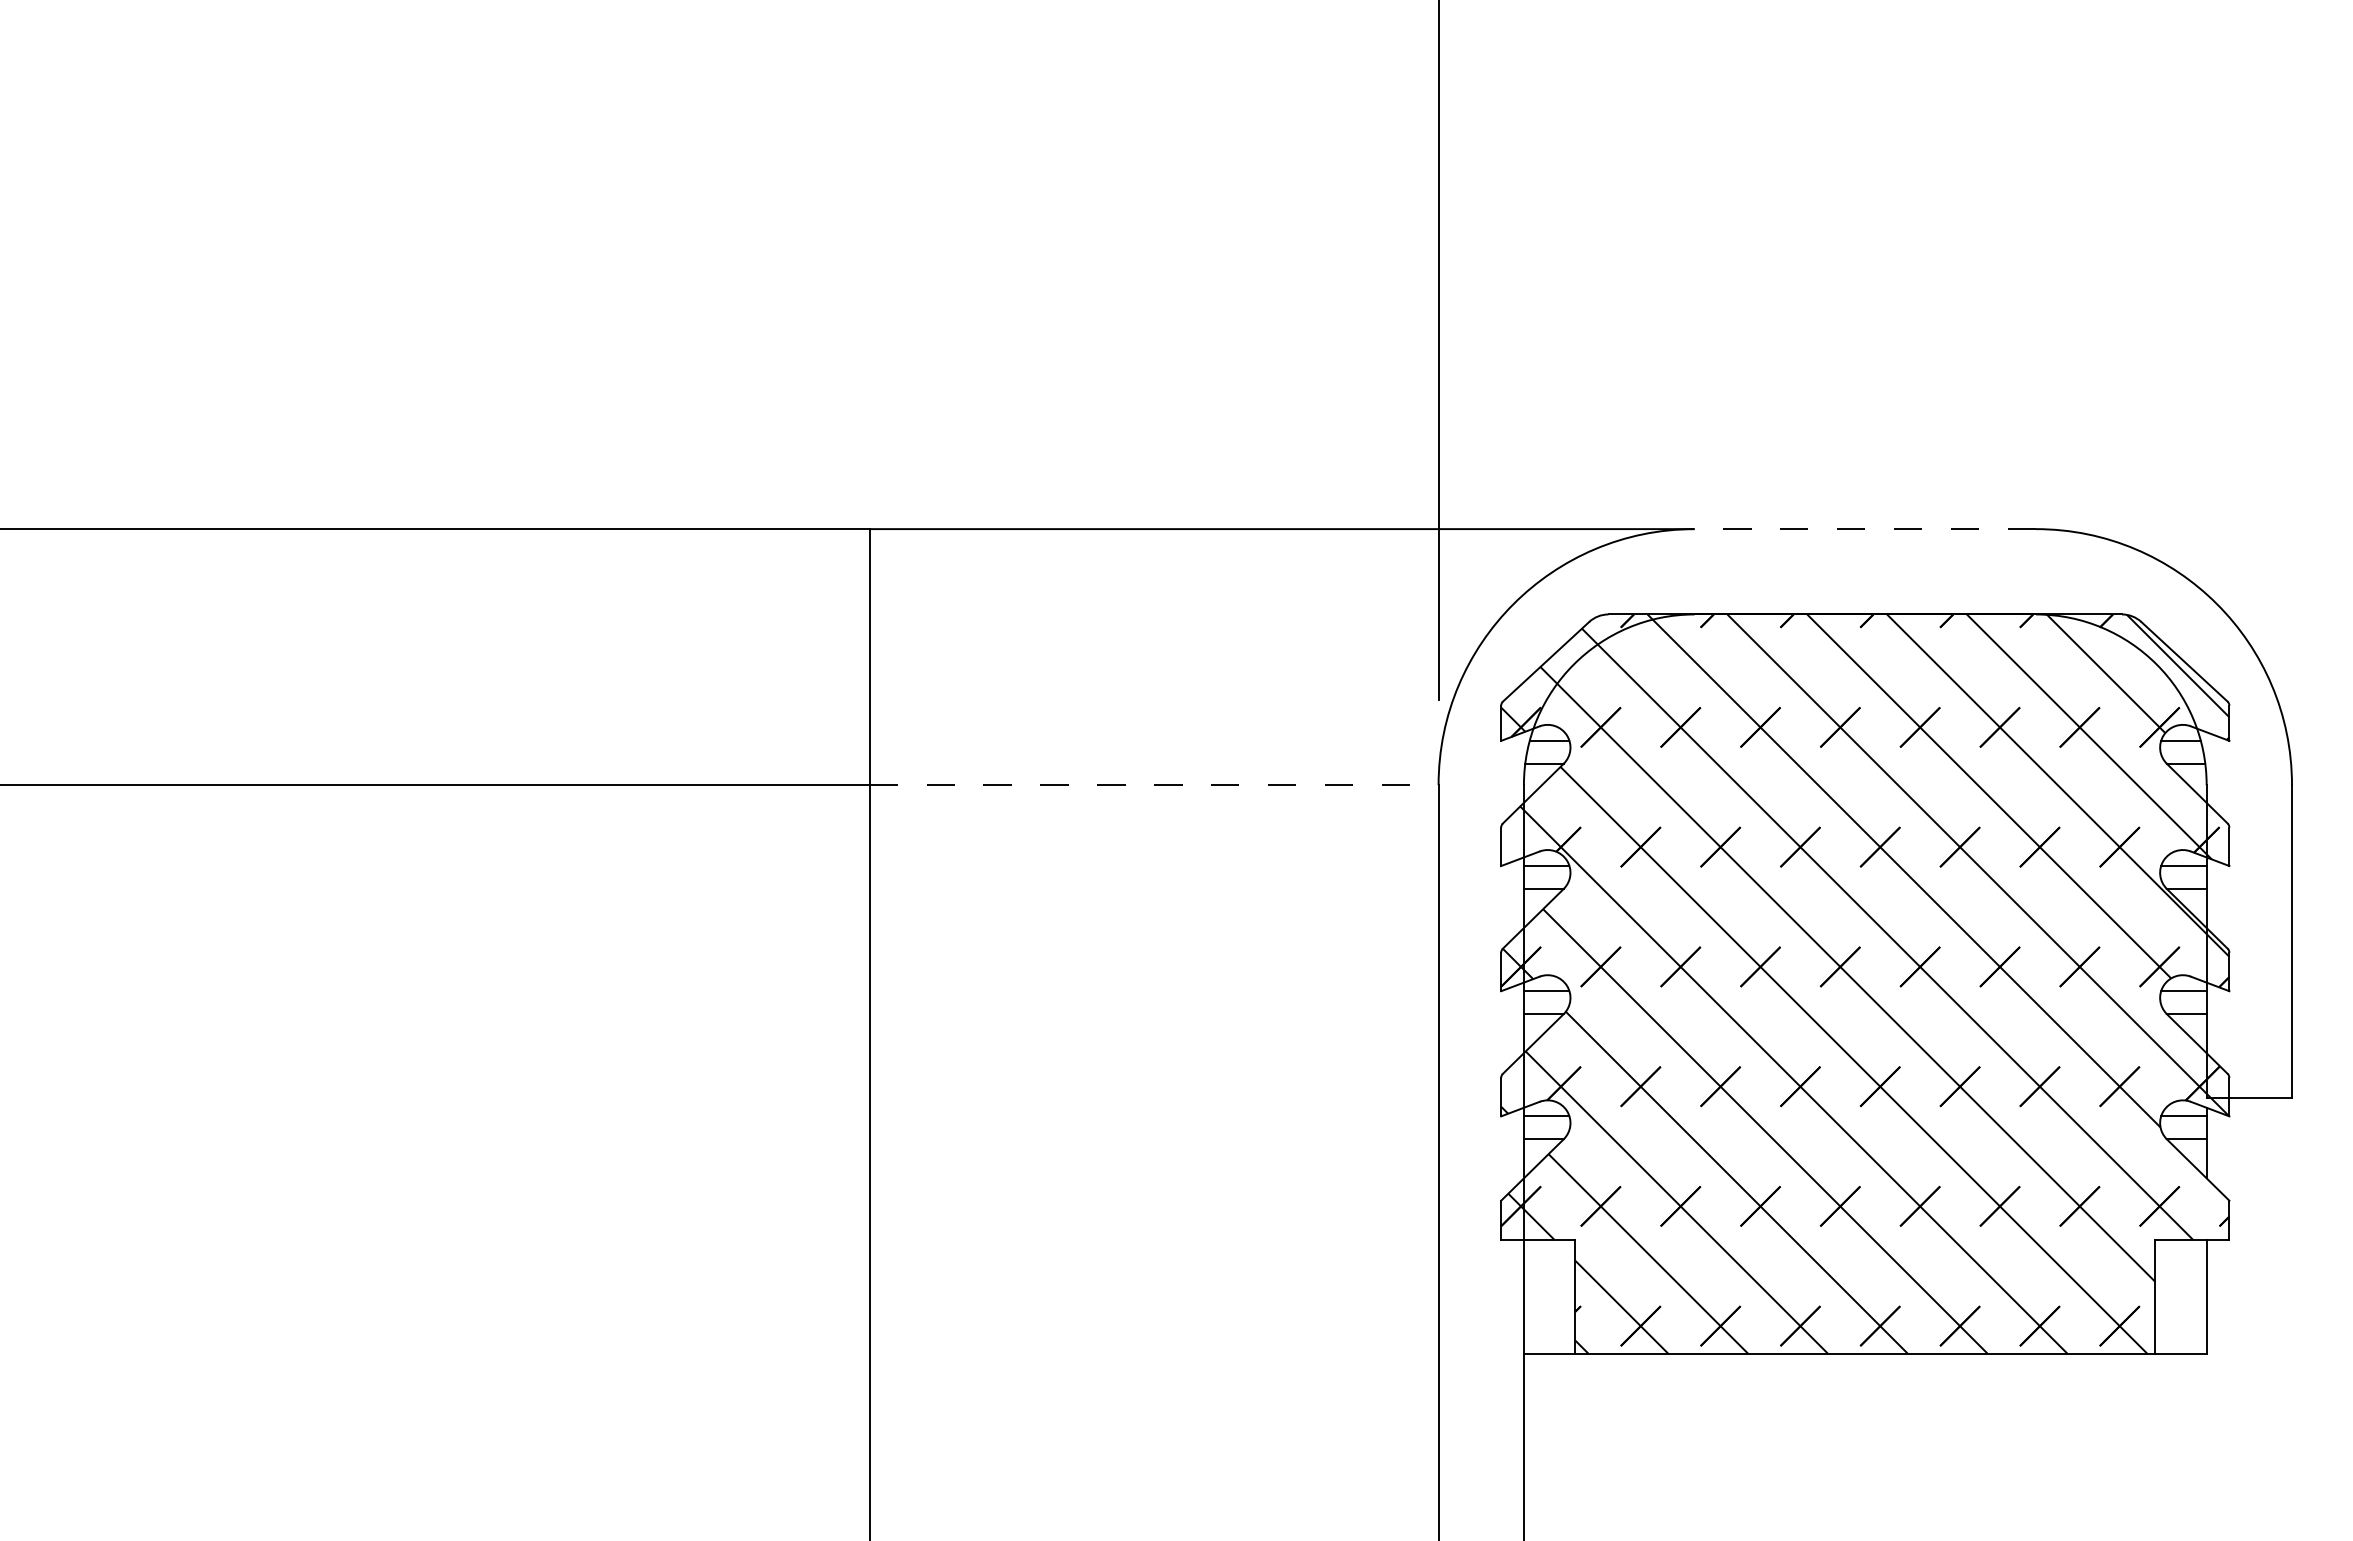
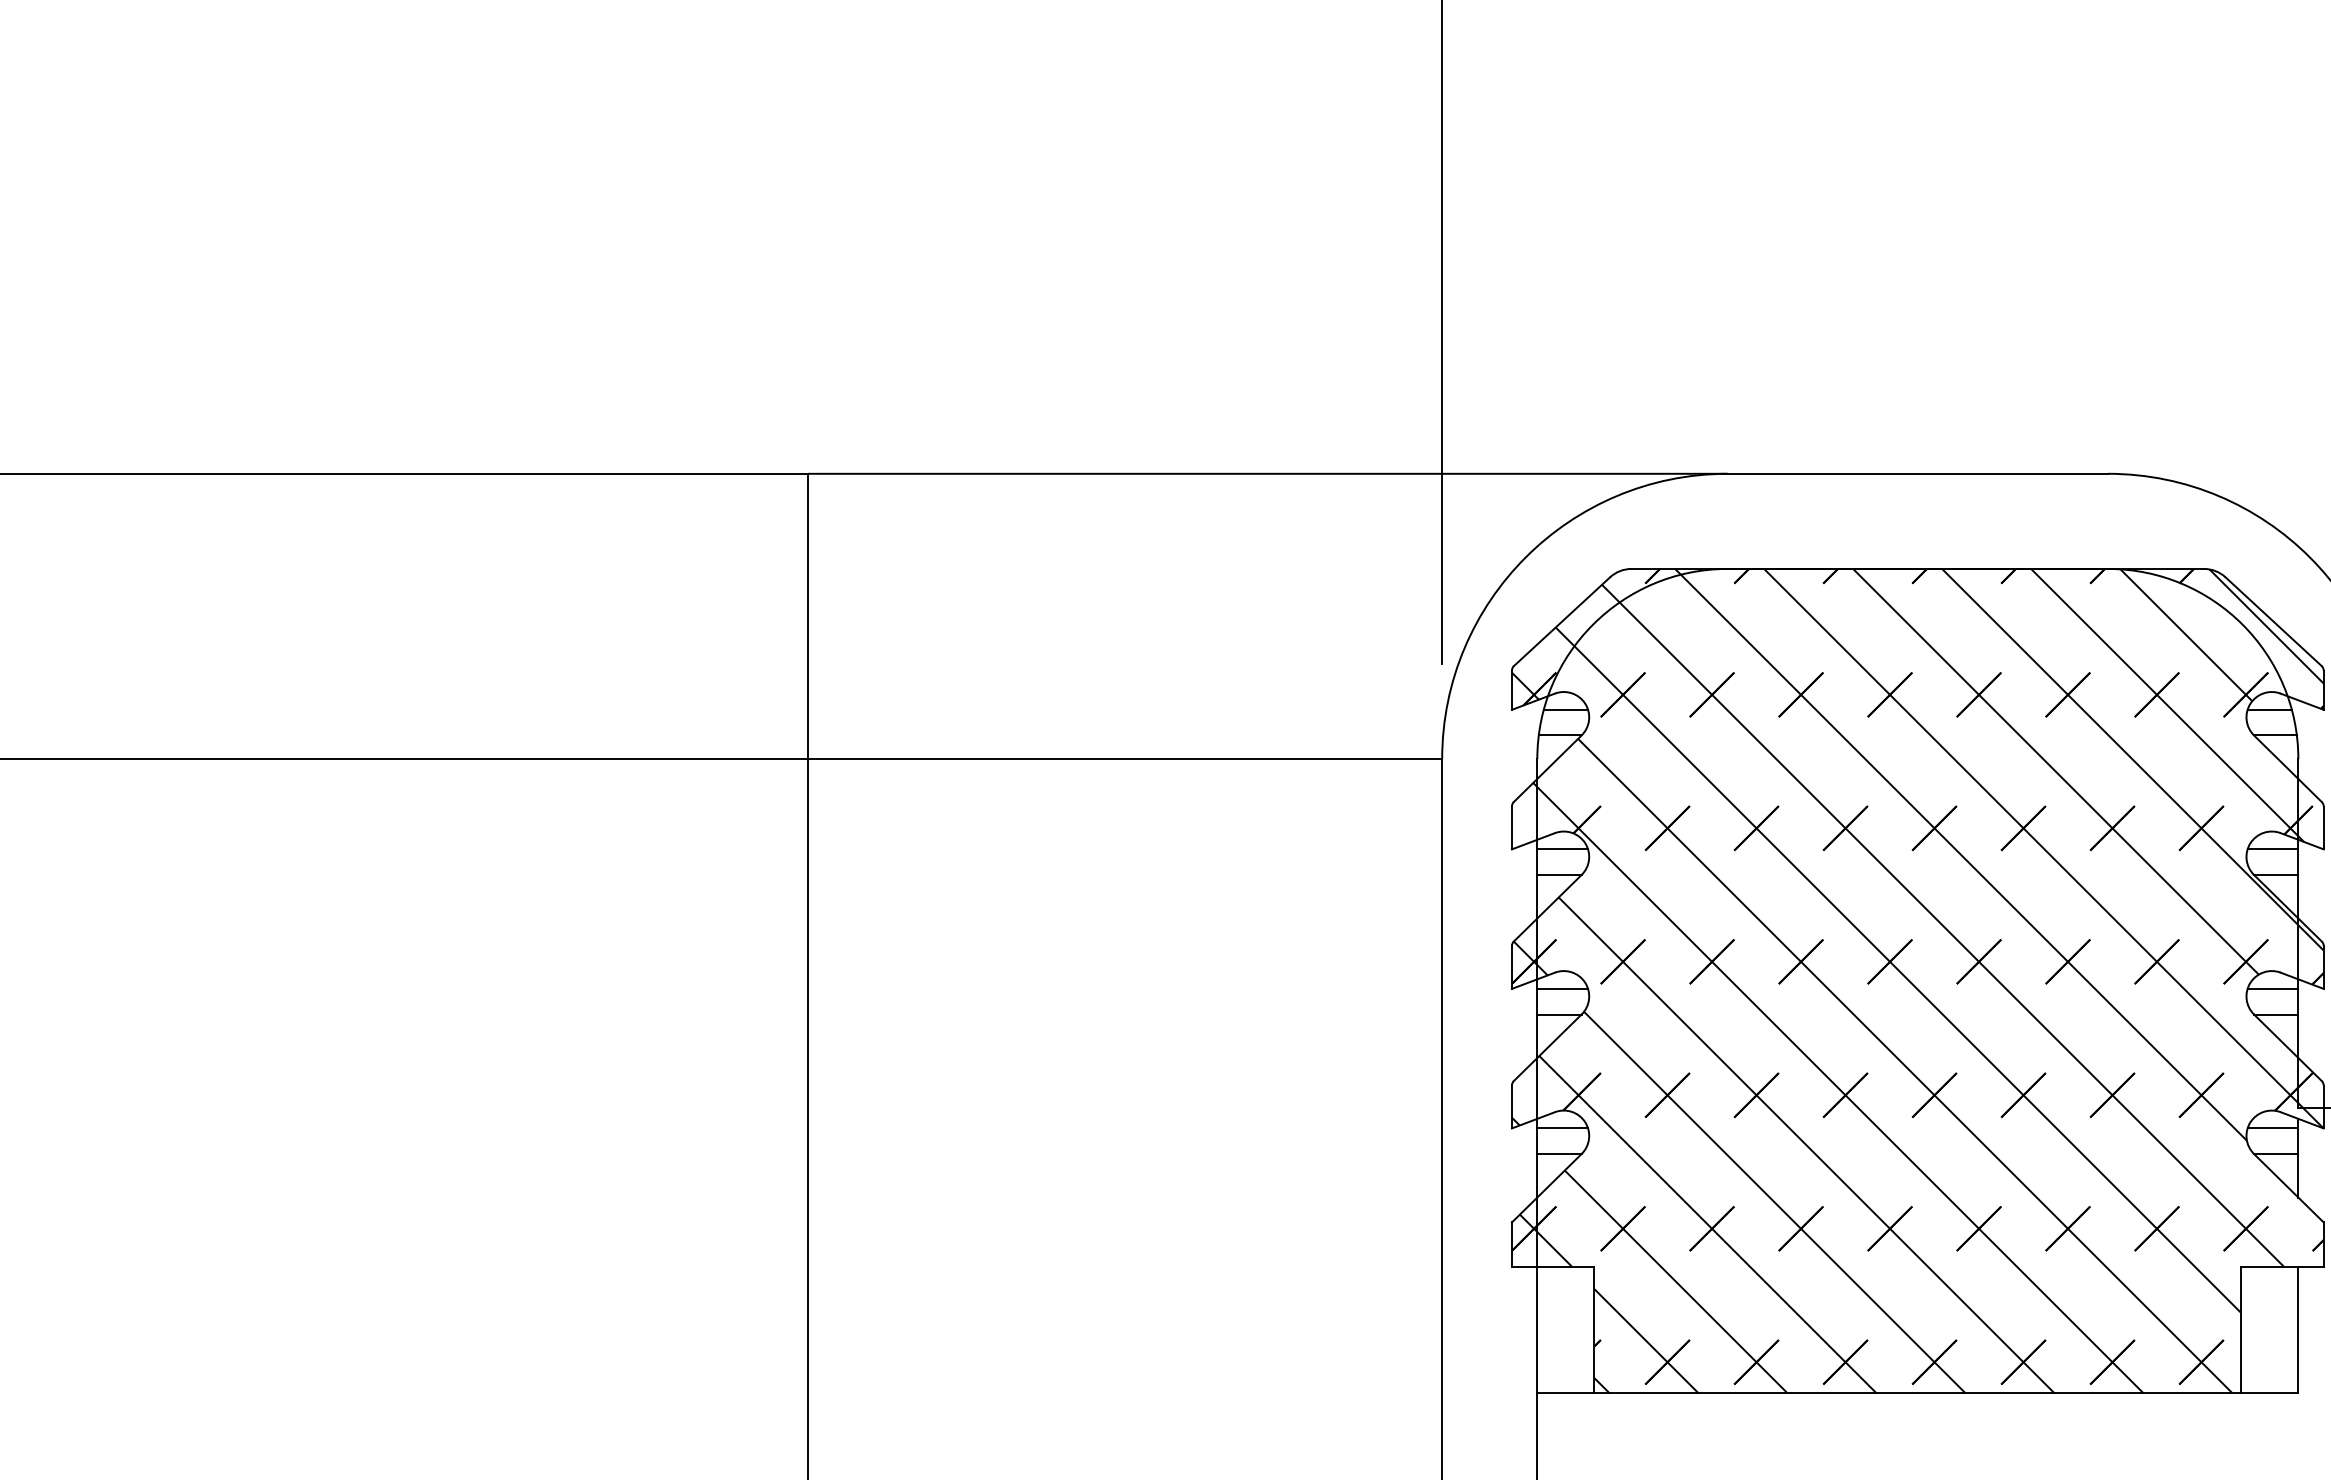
line: (1865, 529) -> (1918, 474), dashed -> solid
line: (1154, 785) -> (1125, 759), dashed -> solid

